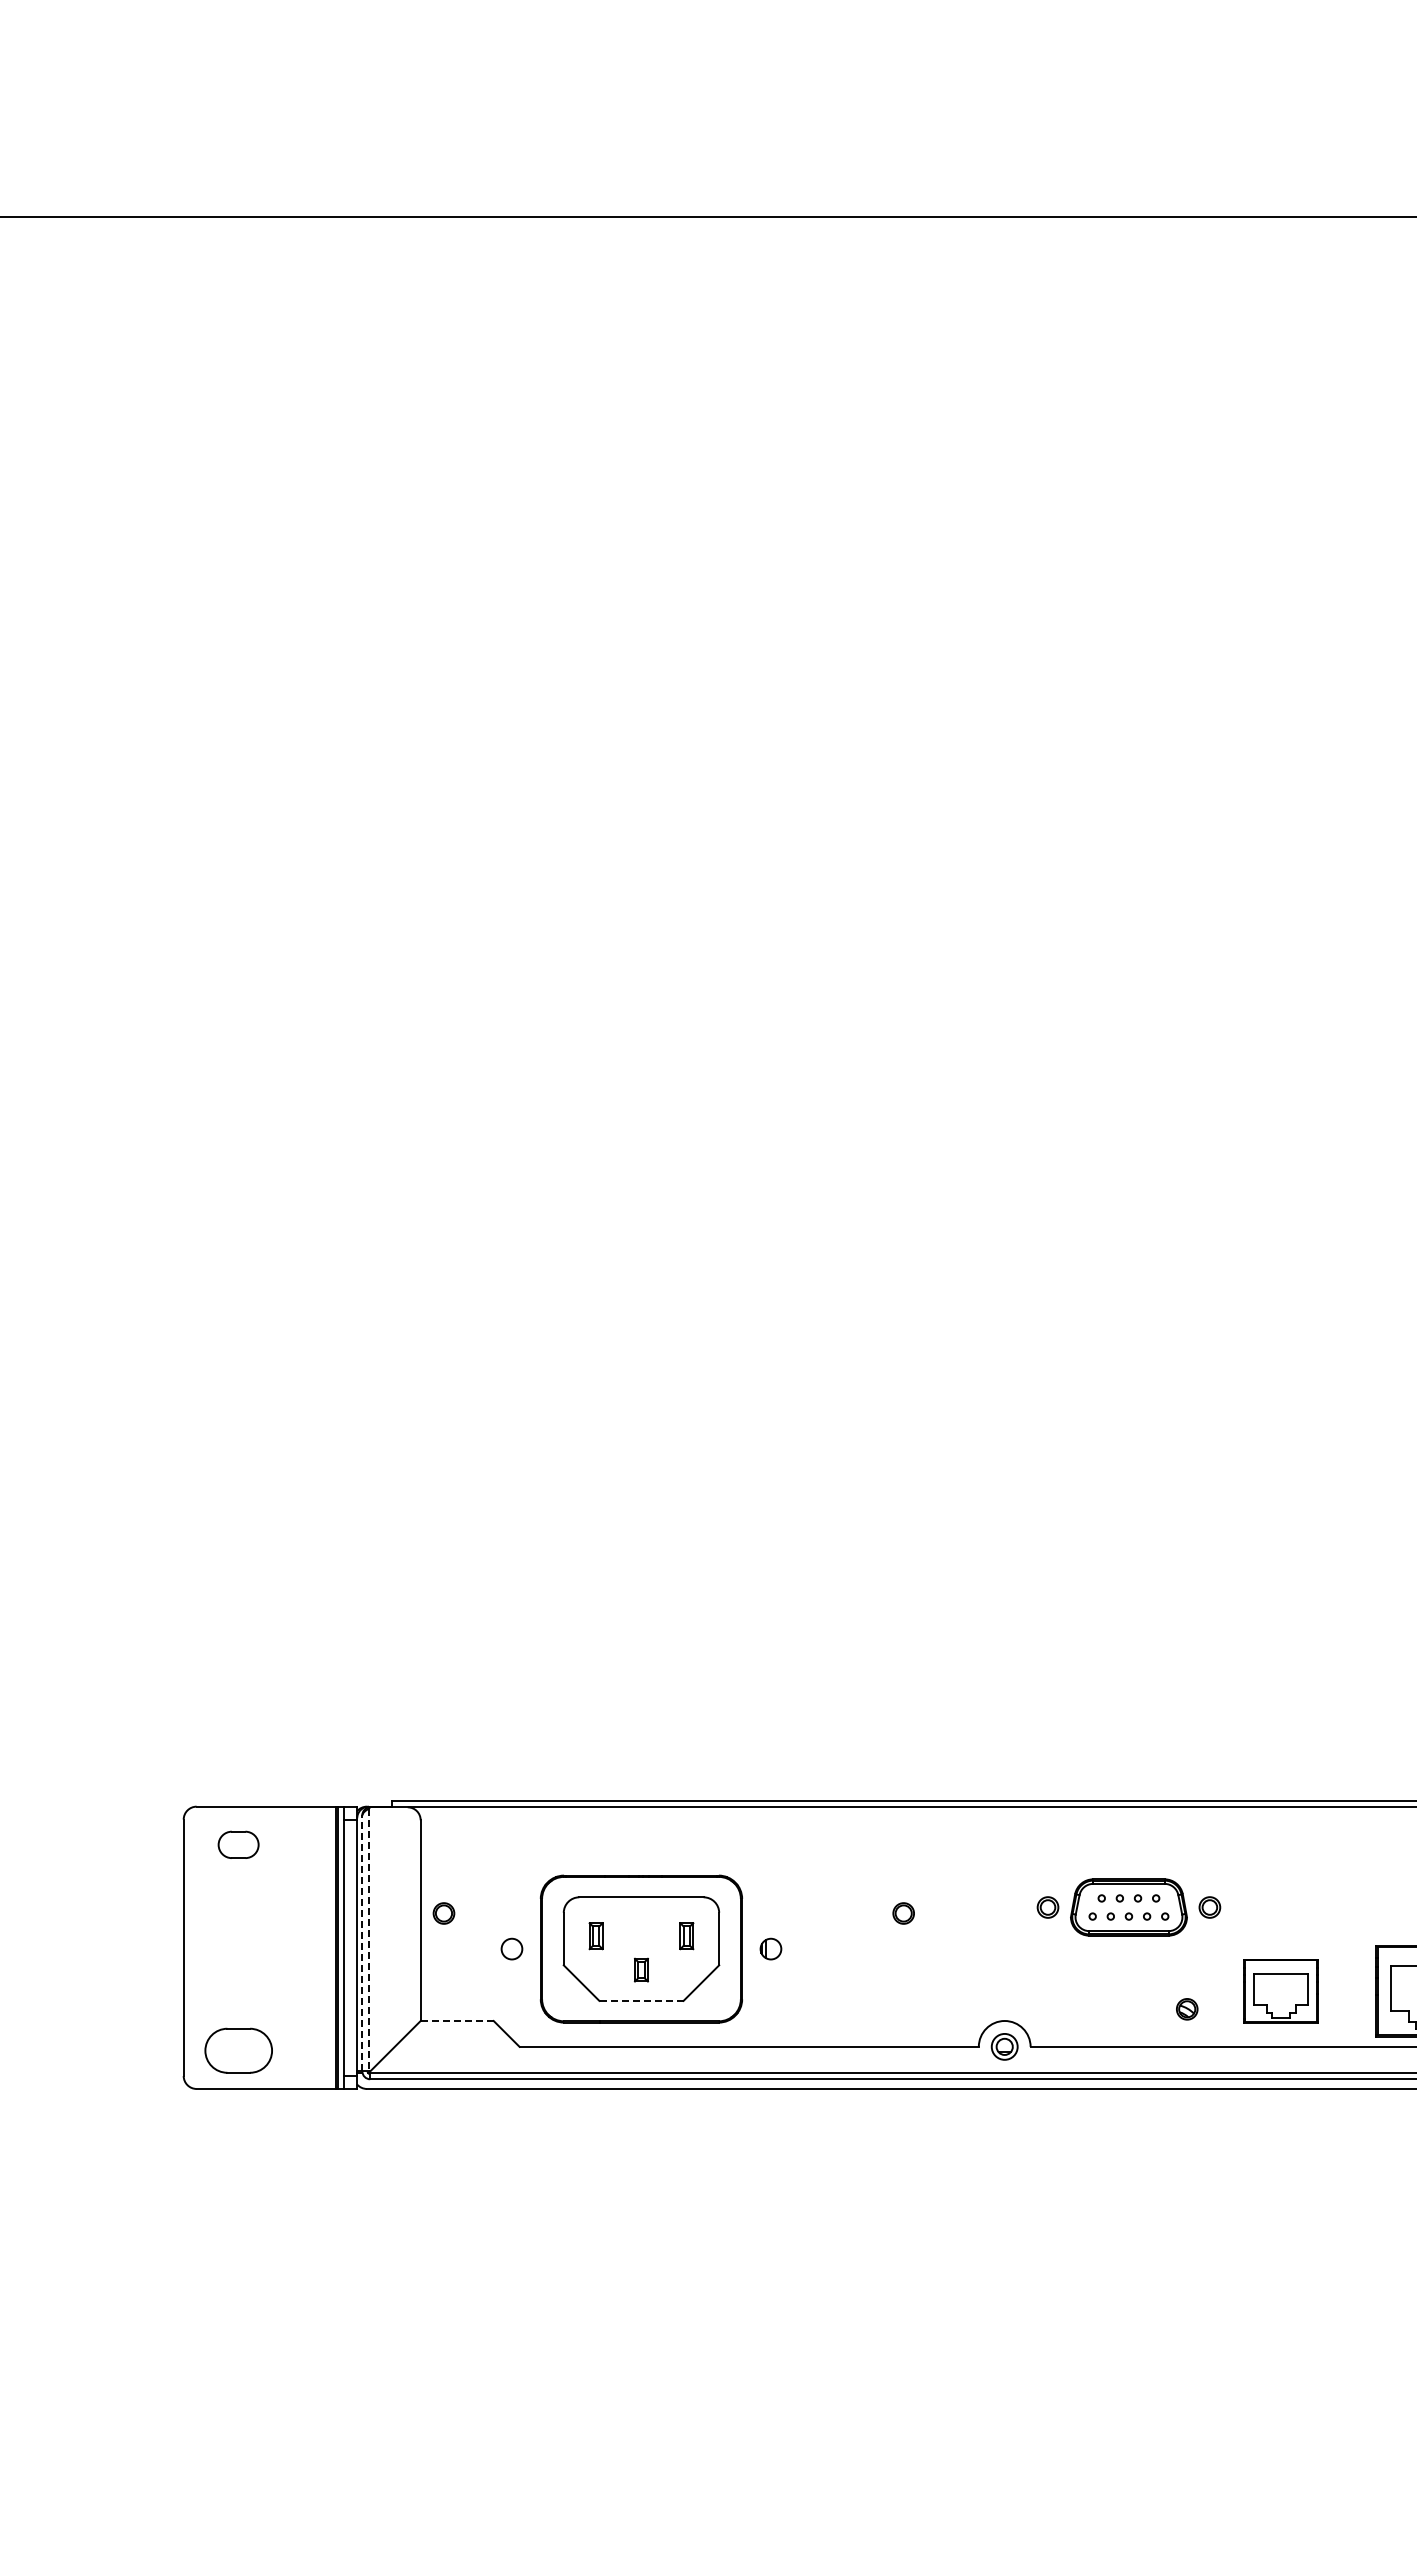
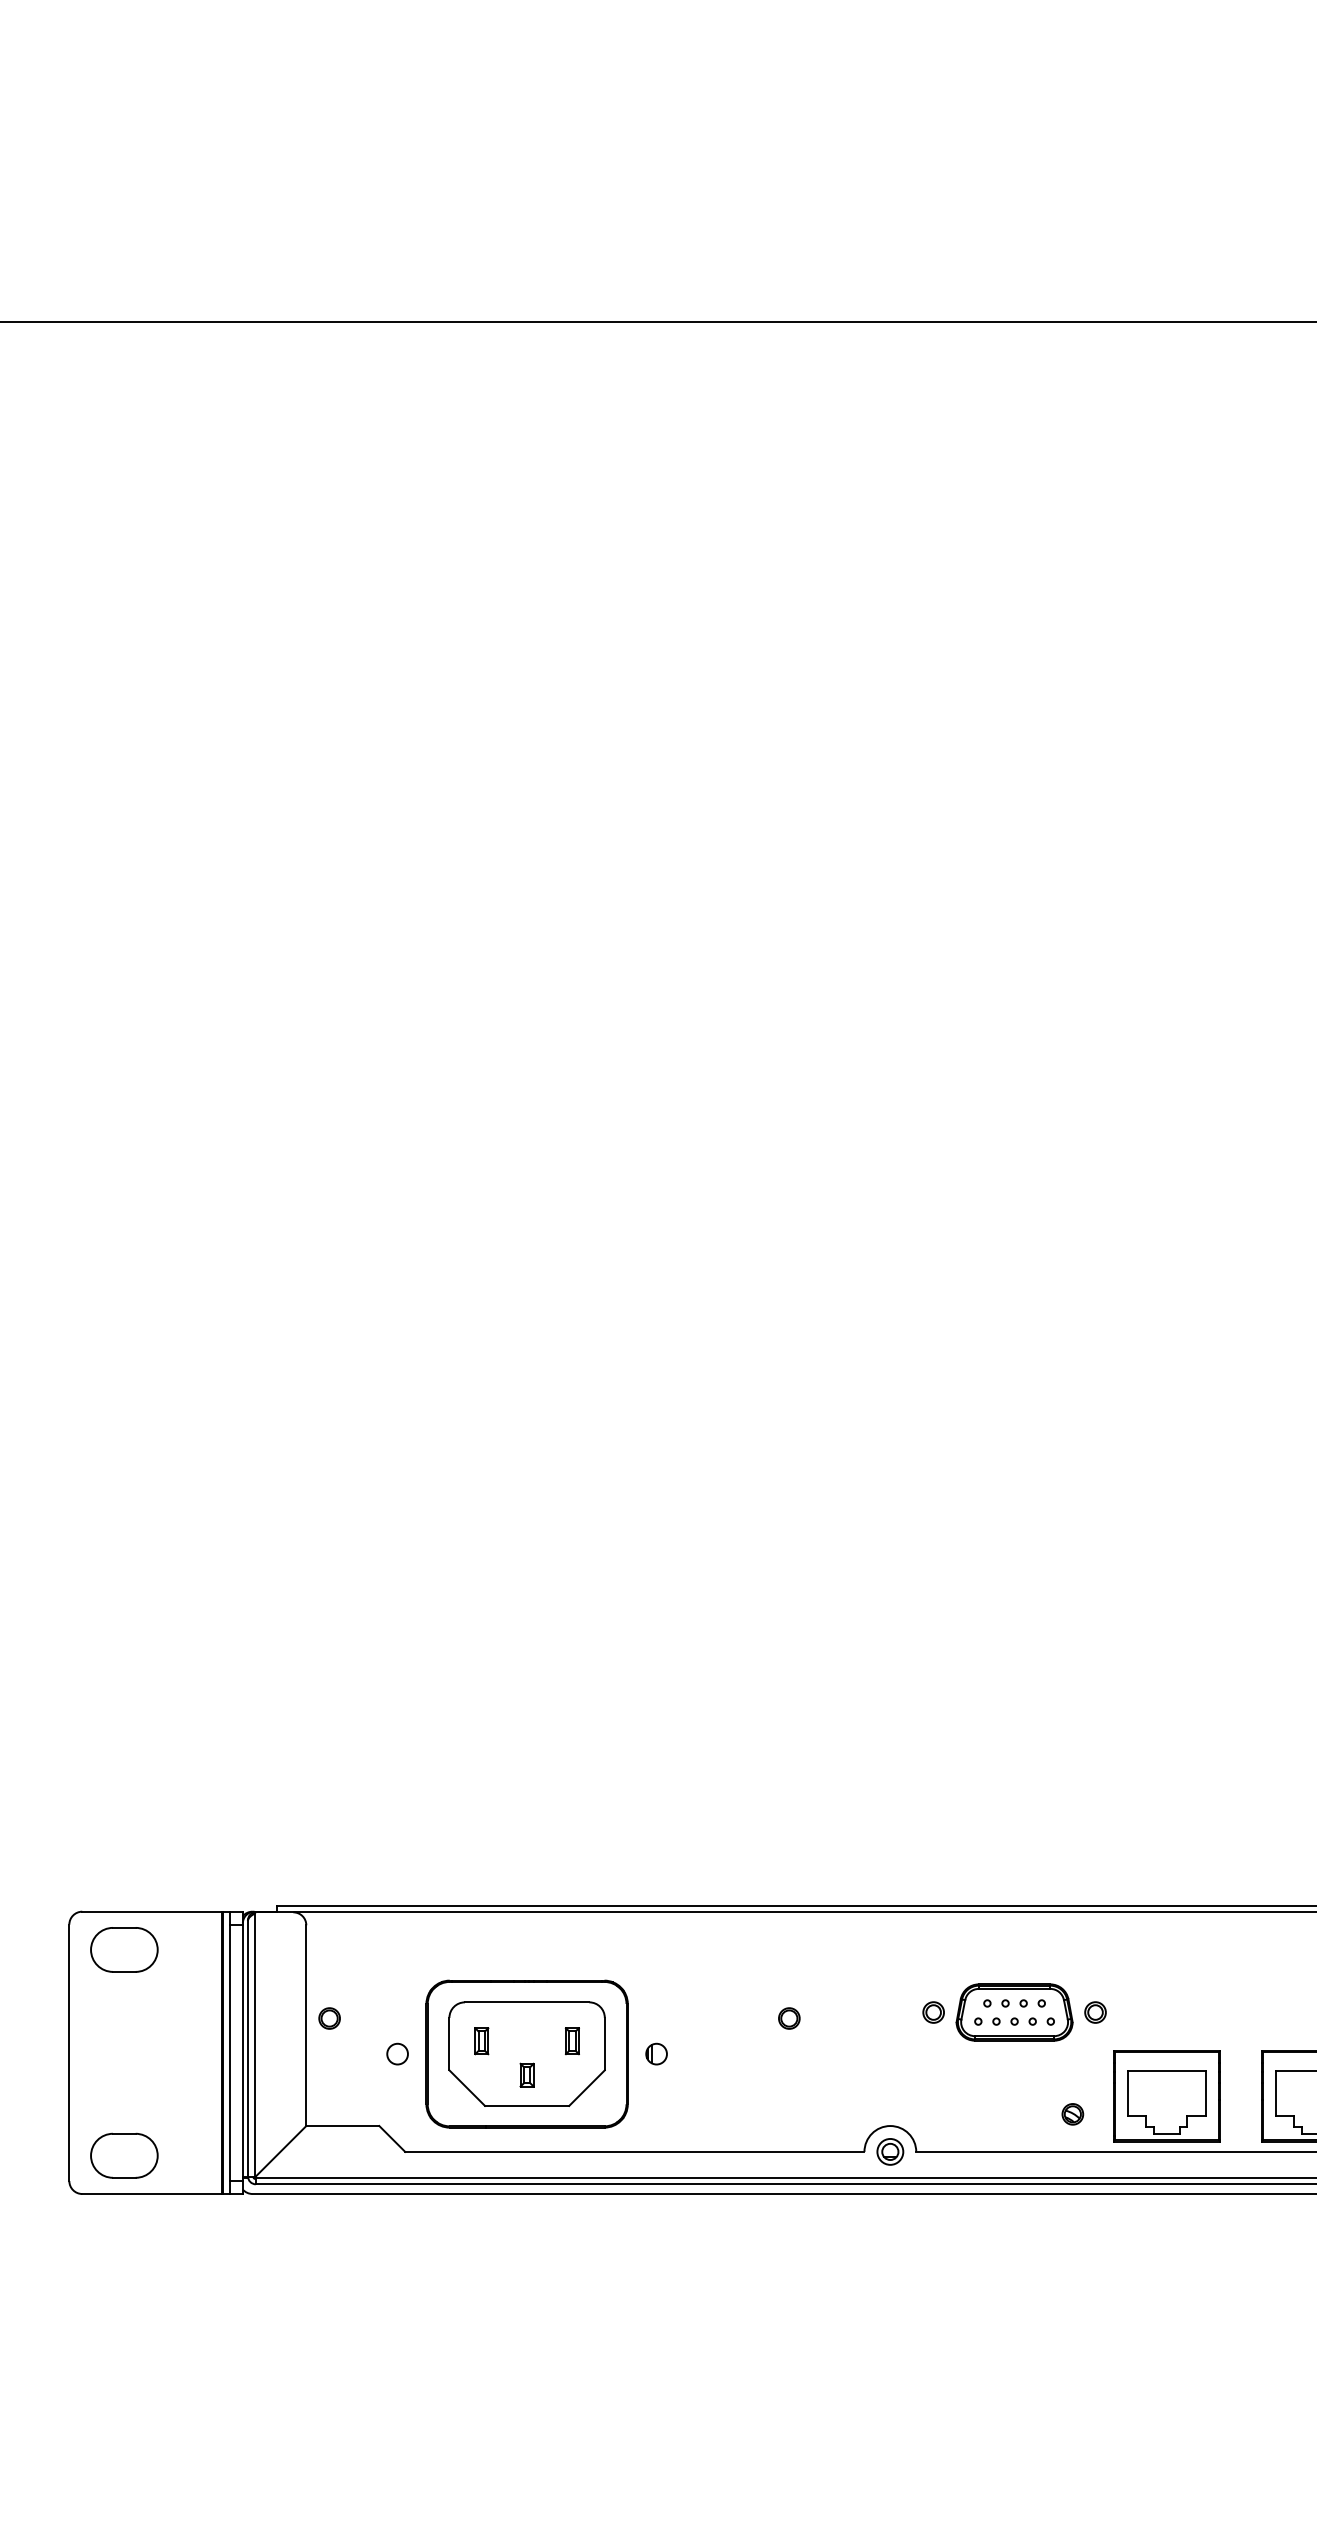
part: (238, 1844) -> (124, 1949), size x1.67
line: (368, 1940) -> (254, 2045), dashed -> solid
line: (362, 1942) -> (248, 2047), dashed -> solid
part: (1280, 1991) -> (1166, 2096), size x1.43
line: (640, 2000) -> (526, 2105), dashed -> solid
line: (457, 2020) -> (343, 2125), dashed -> solid

